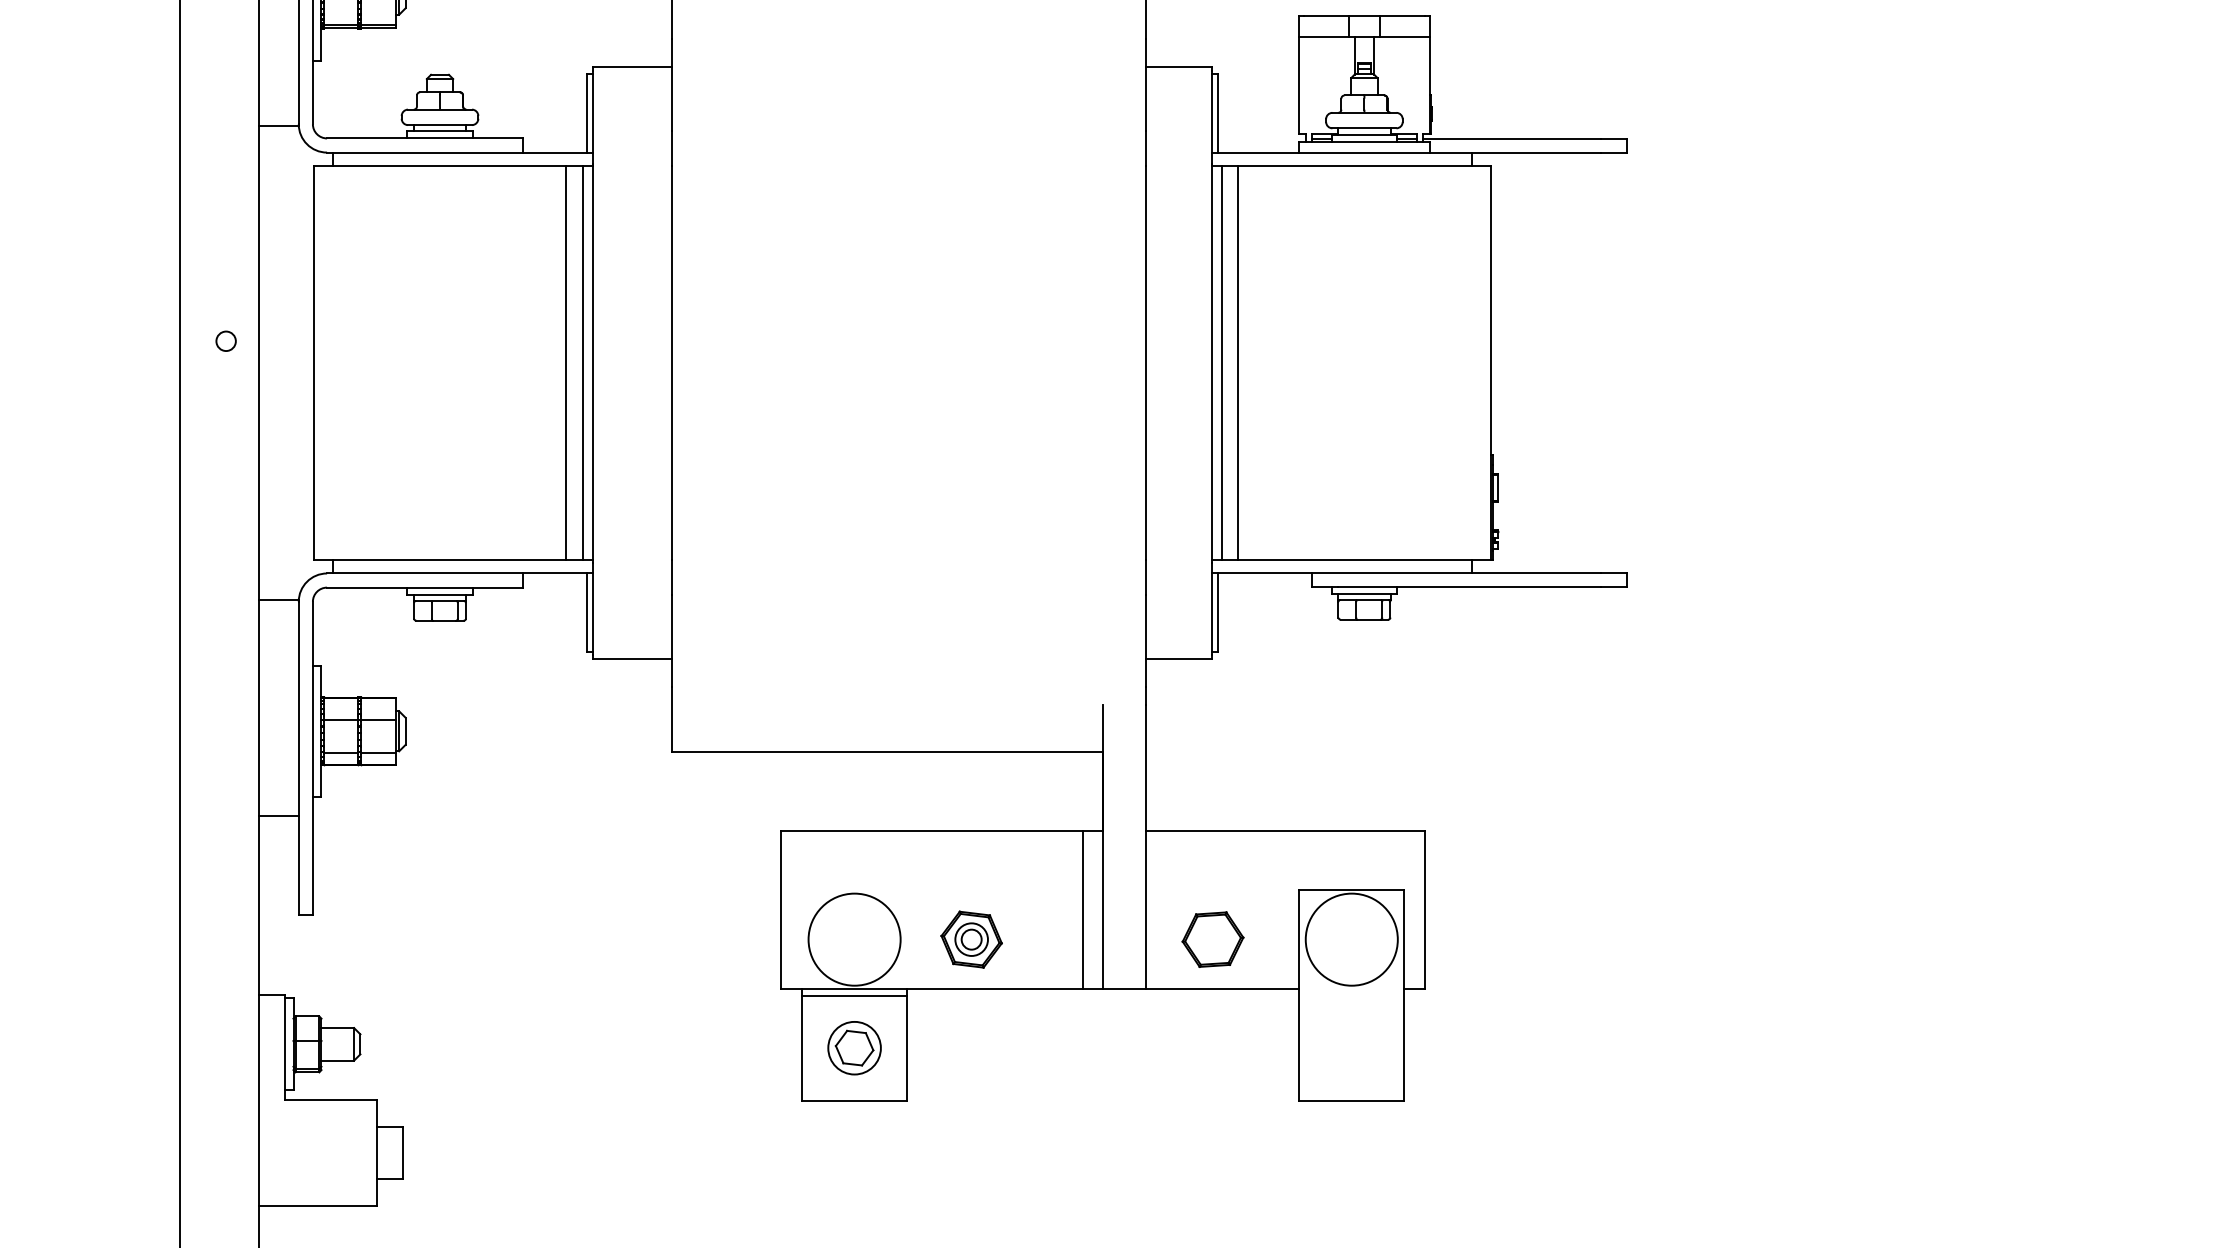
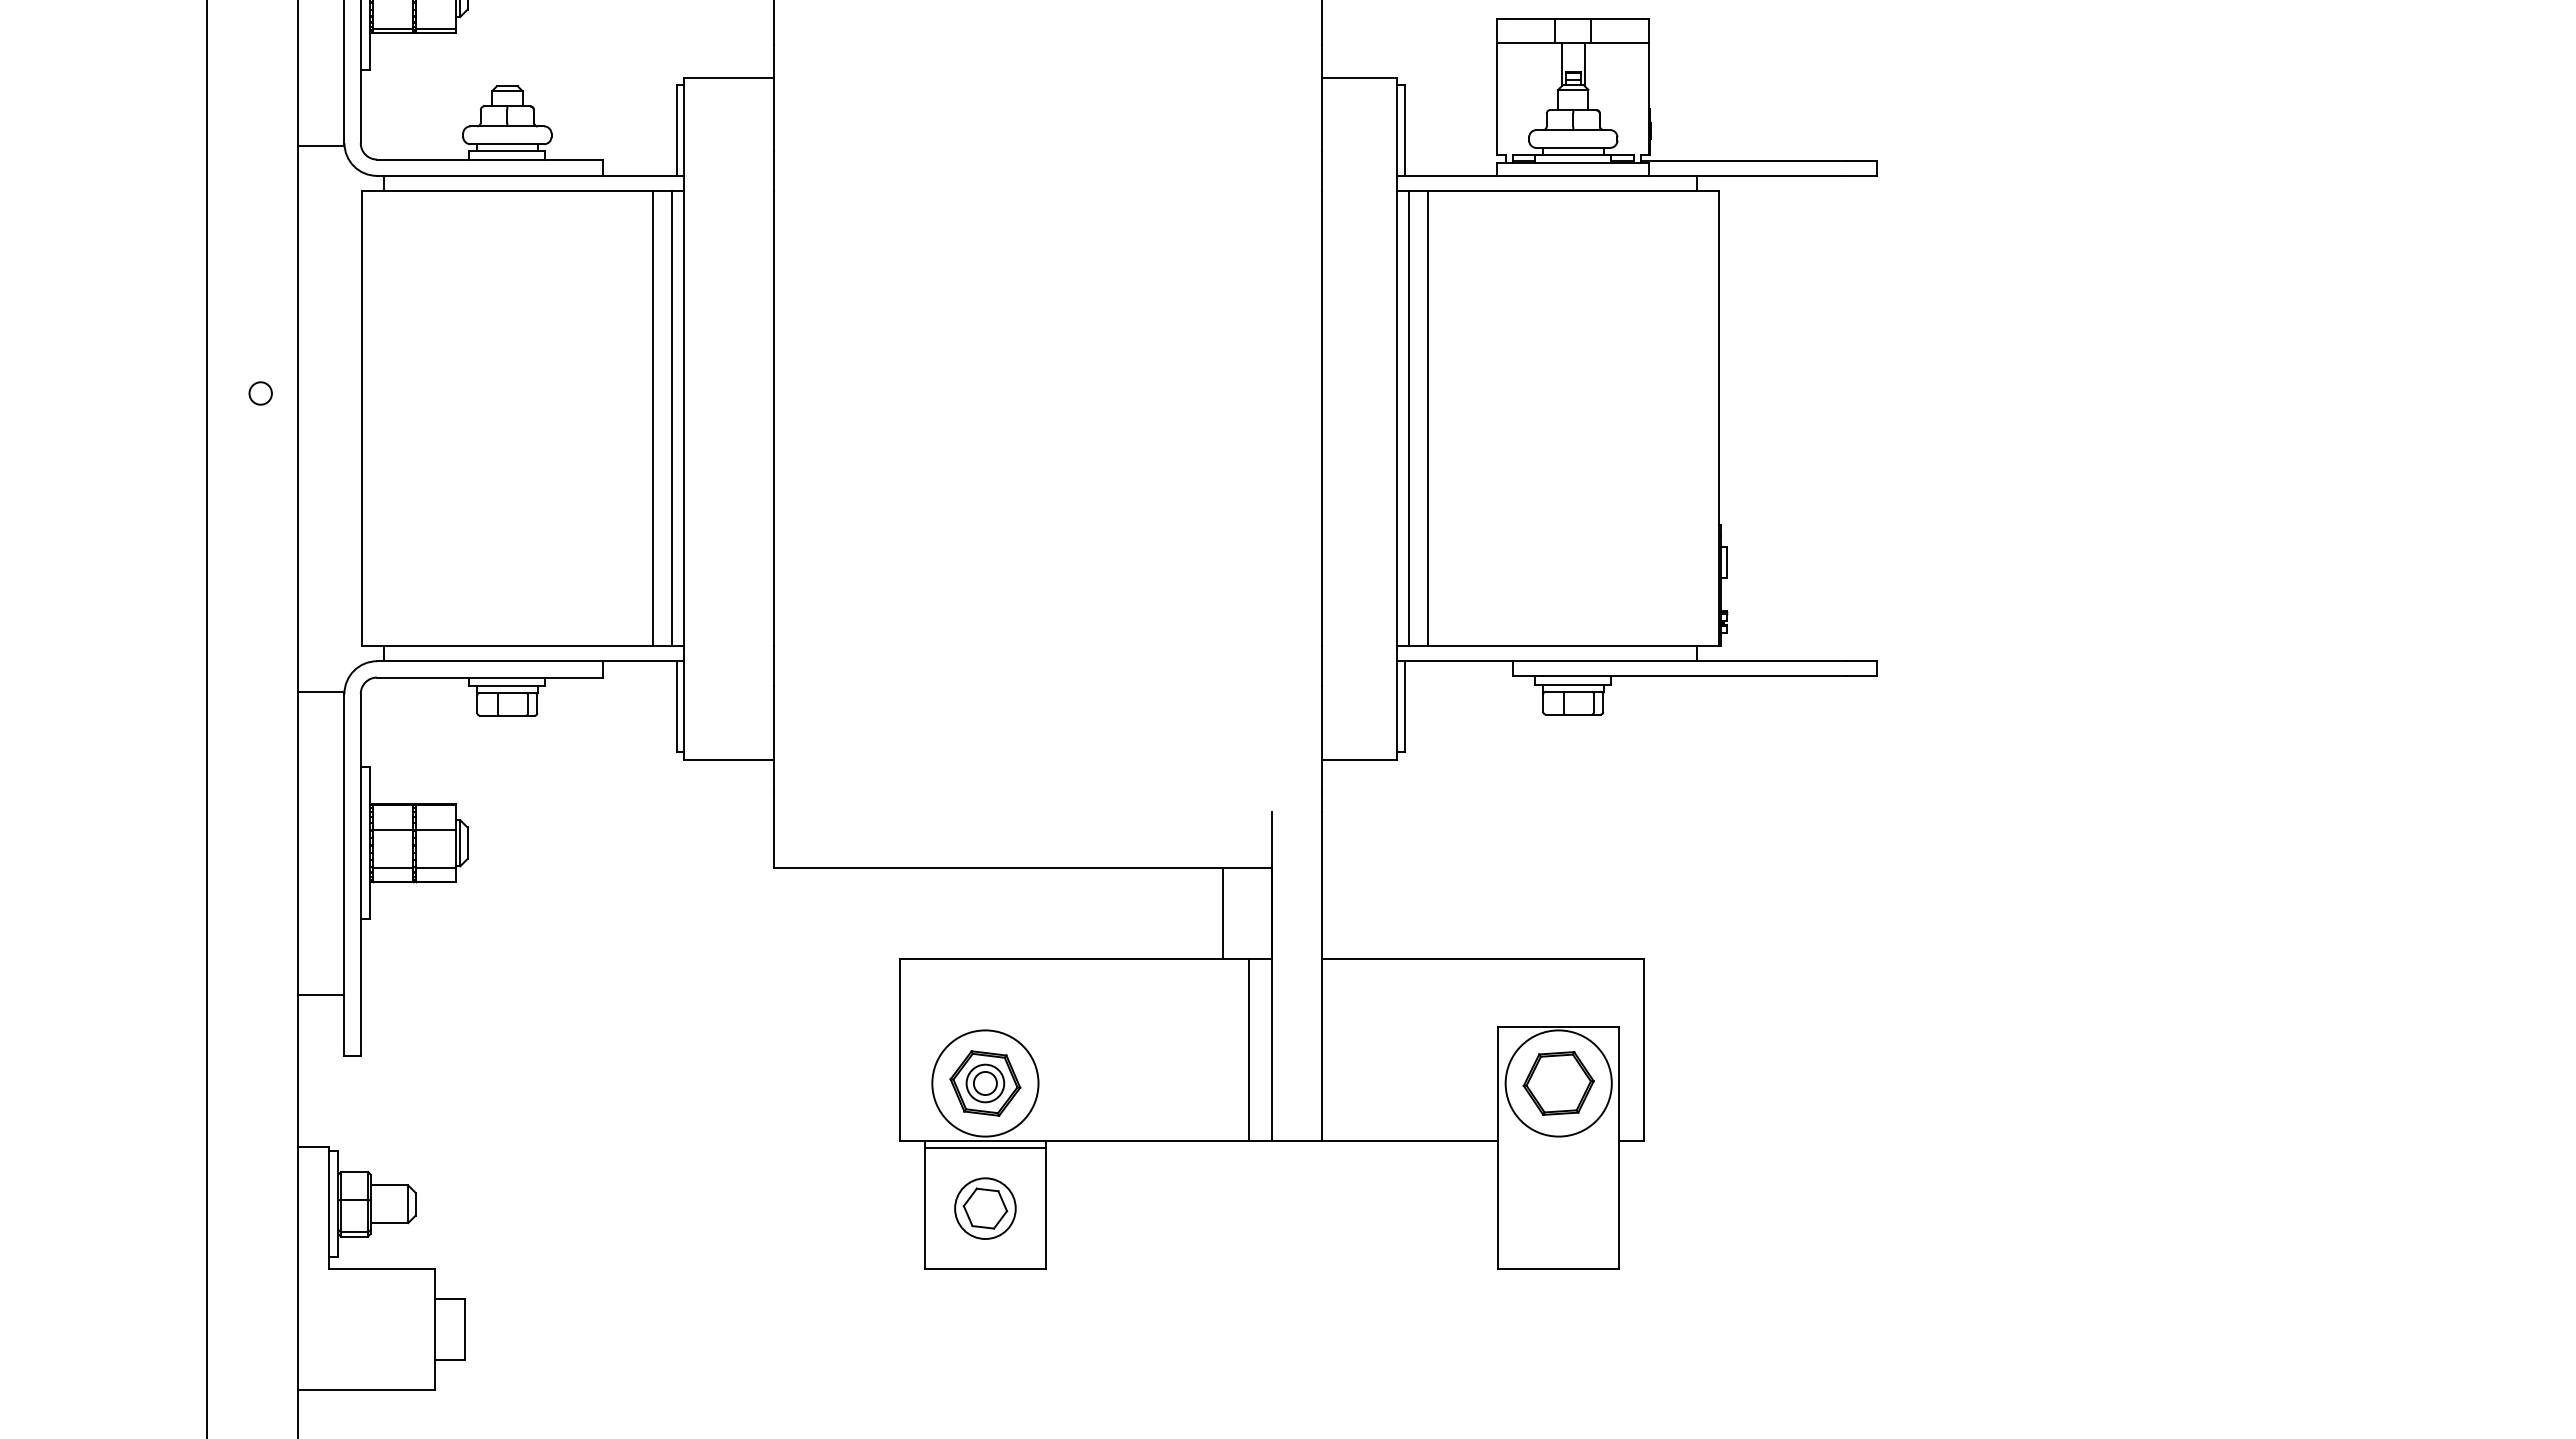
line: (1060, 791) -> (1222, 912), added
line: (278, 815) -> (321, 994), moved
part: (971, 939) -> (985, 1083), moved
part: (1212, 939) -> (1558, 1083), moved

